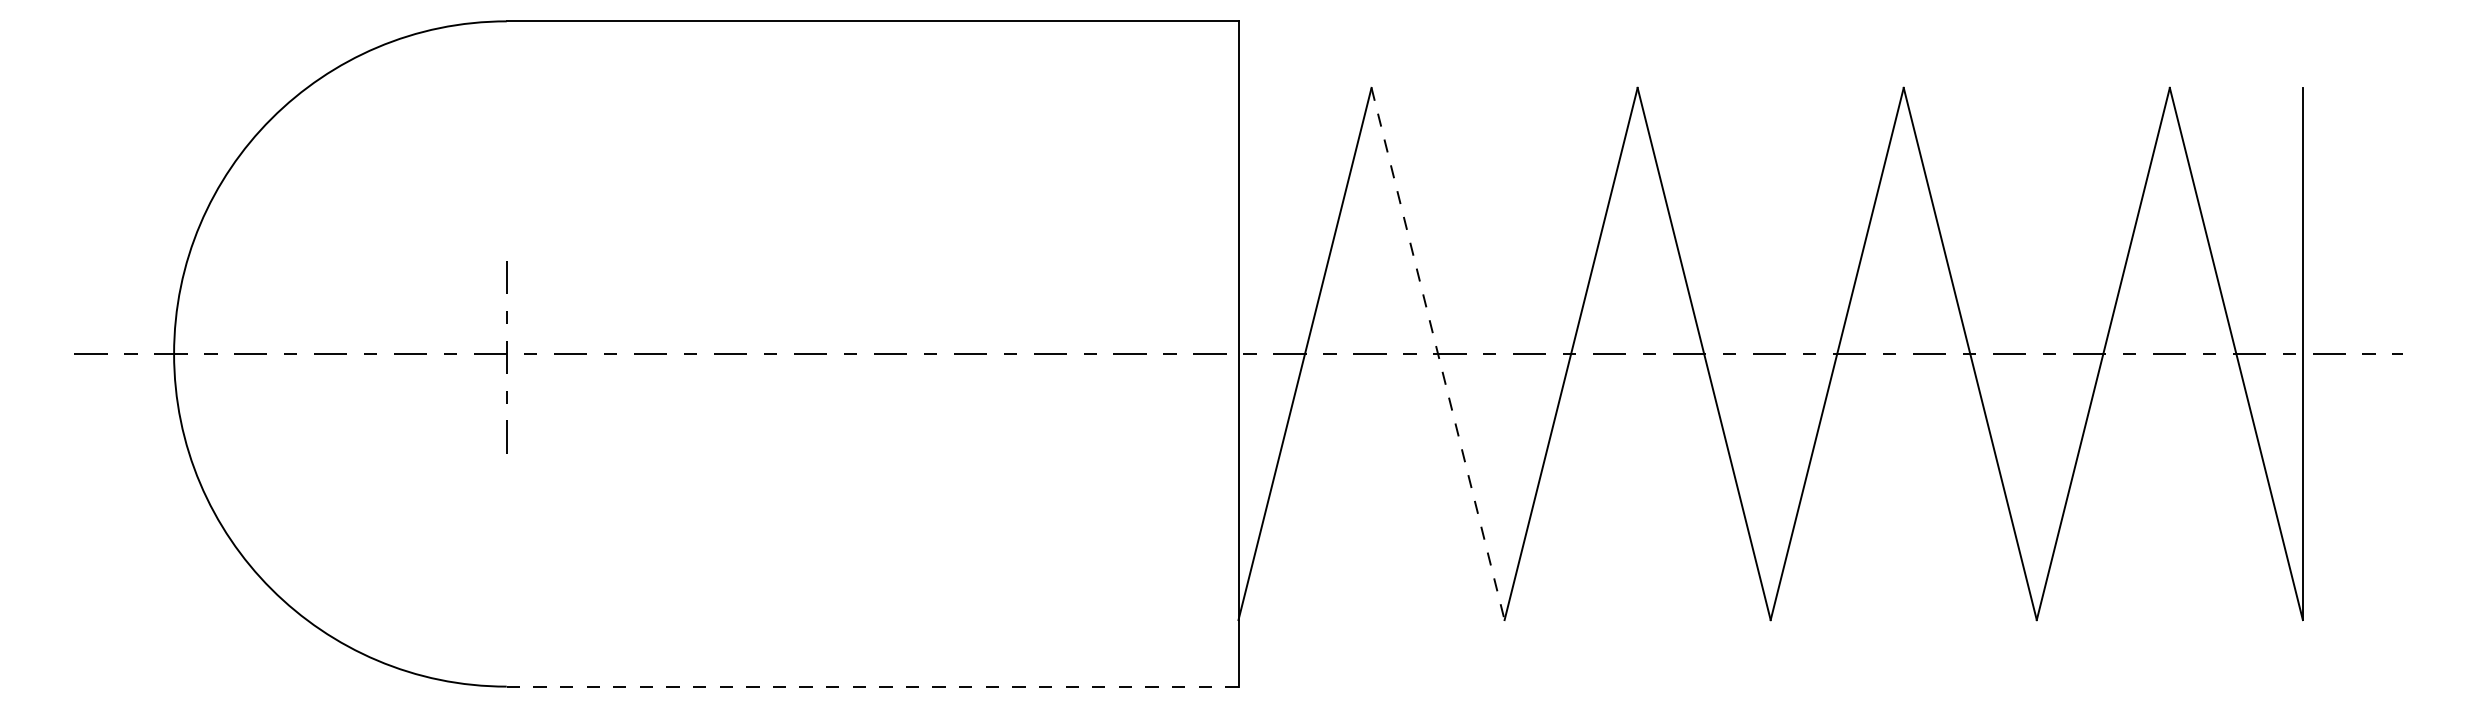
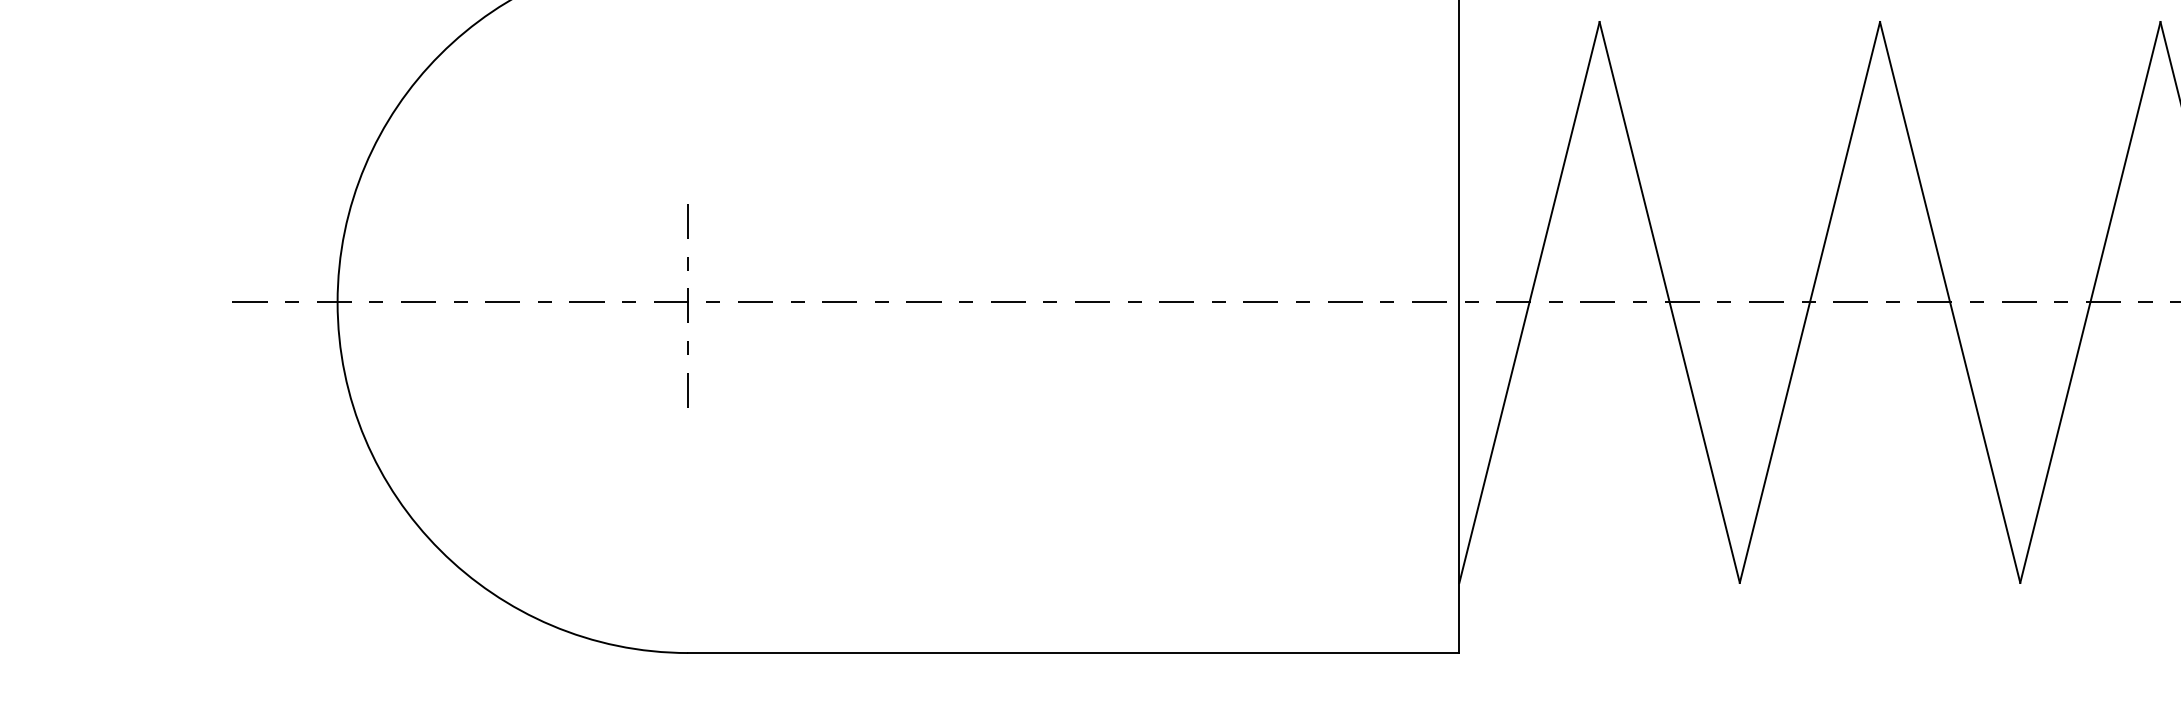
line: (1438, 354) -> (1670, 303), dashed -> solid
line: (872, 686) -> (1073, 652), dashed -> solid

